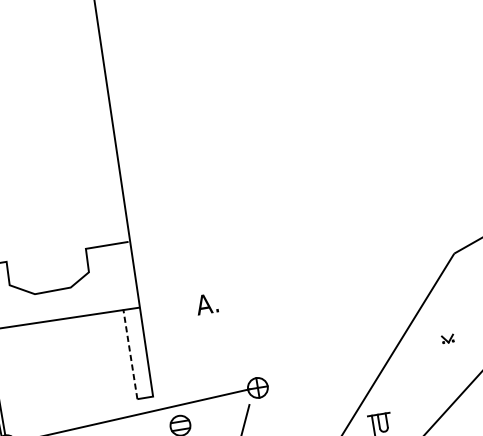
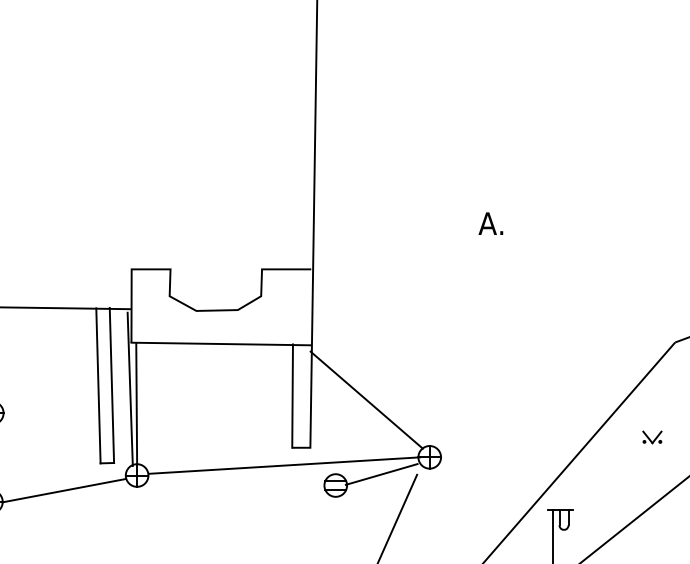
text: (206, 303) -> (490, 223), moved
part: (448, 339) -> (652, 437), size x1.43
line: (194, 346) -> (366, 399), added
line: (130, 354) -> (292, 396), dashed -> solid
line: (218, 409) -> (381, 474), added

